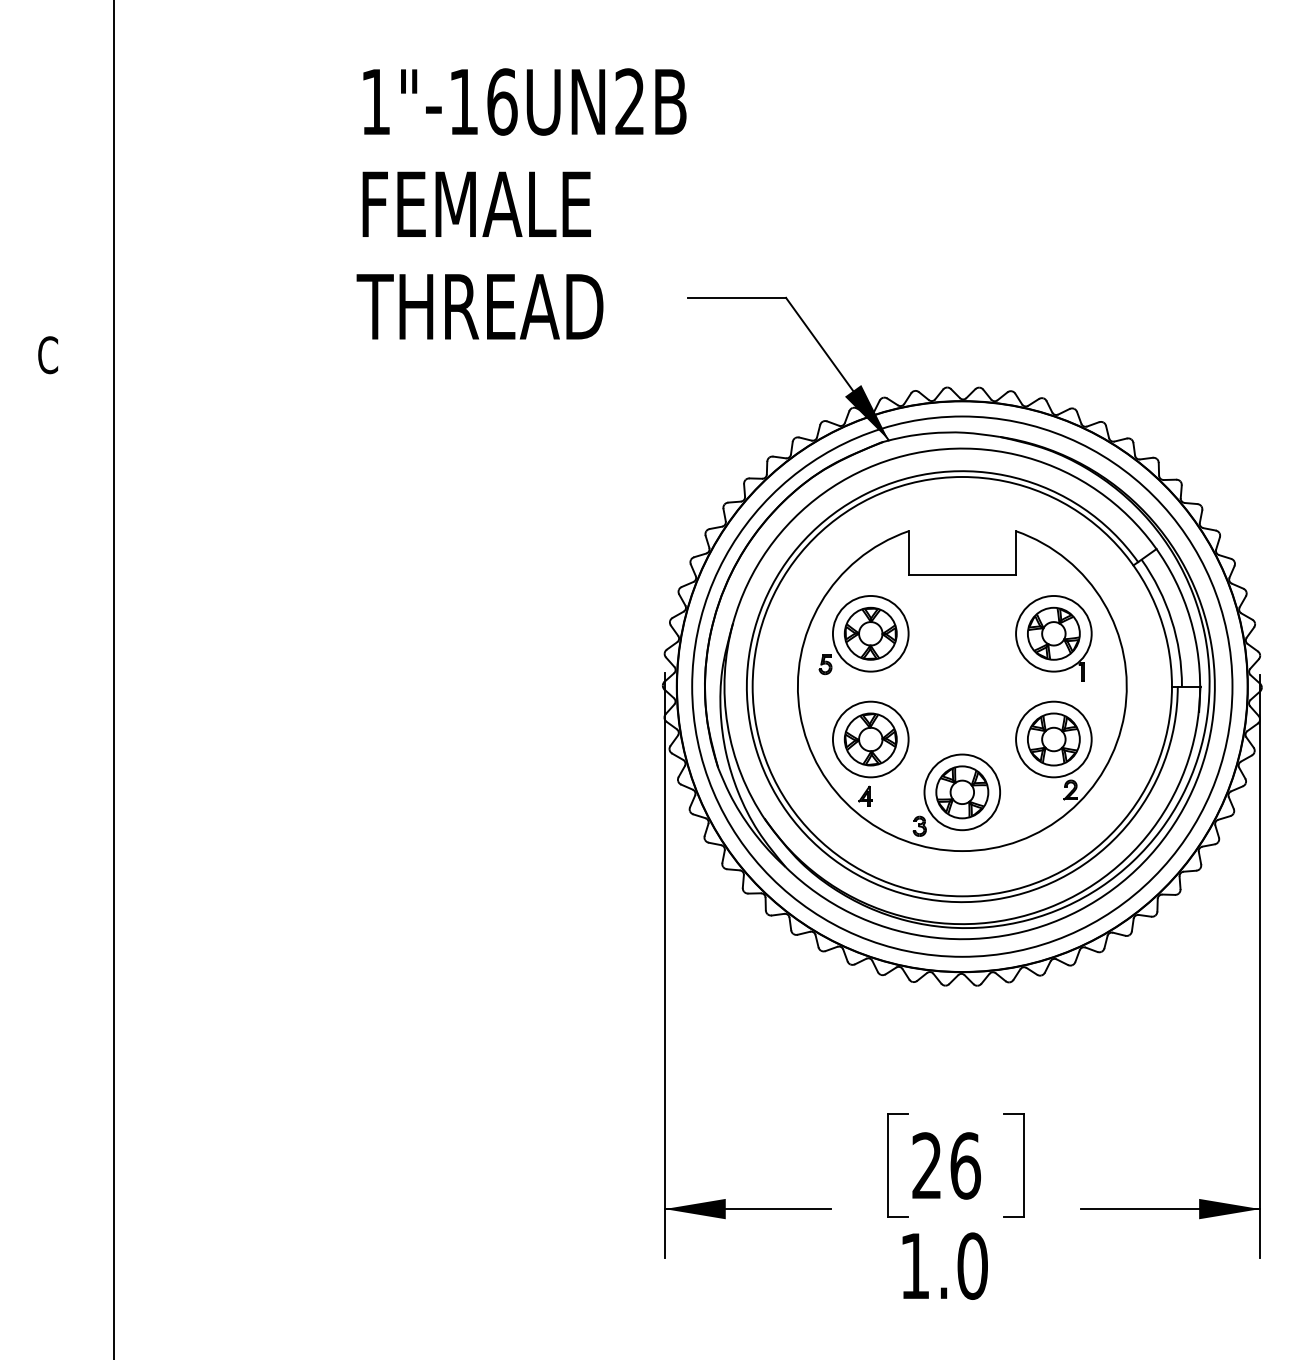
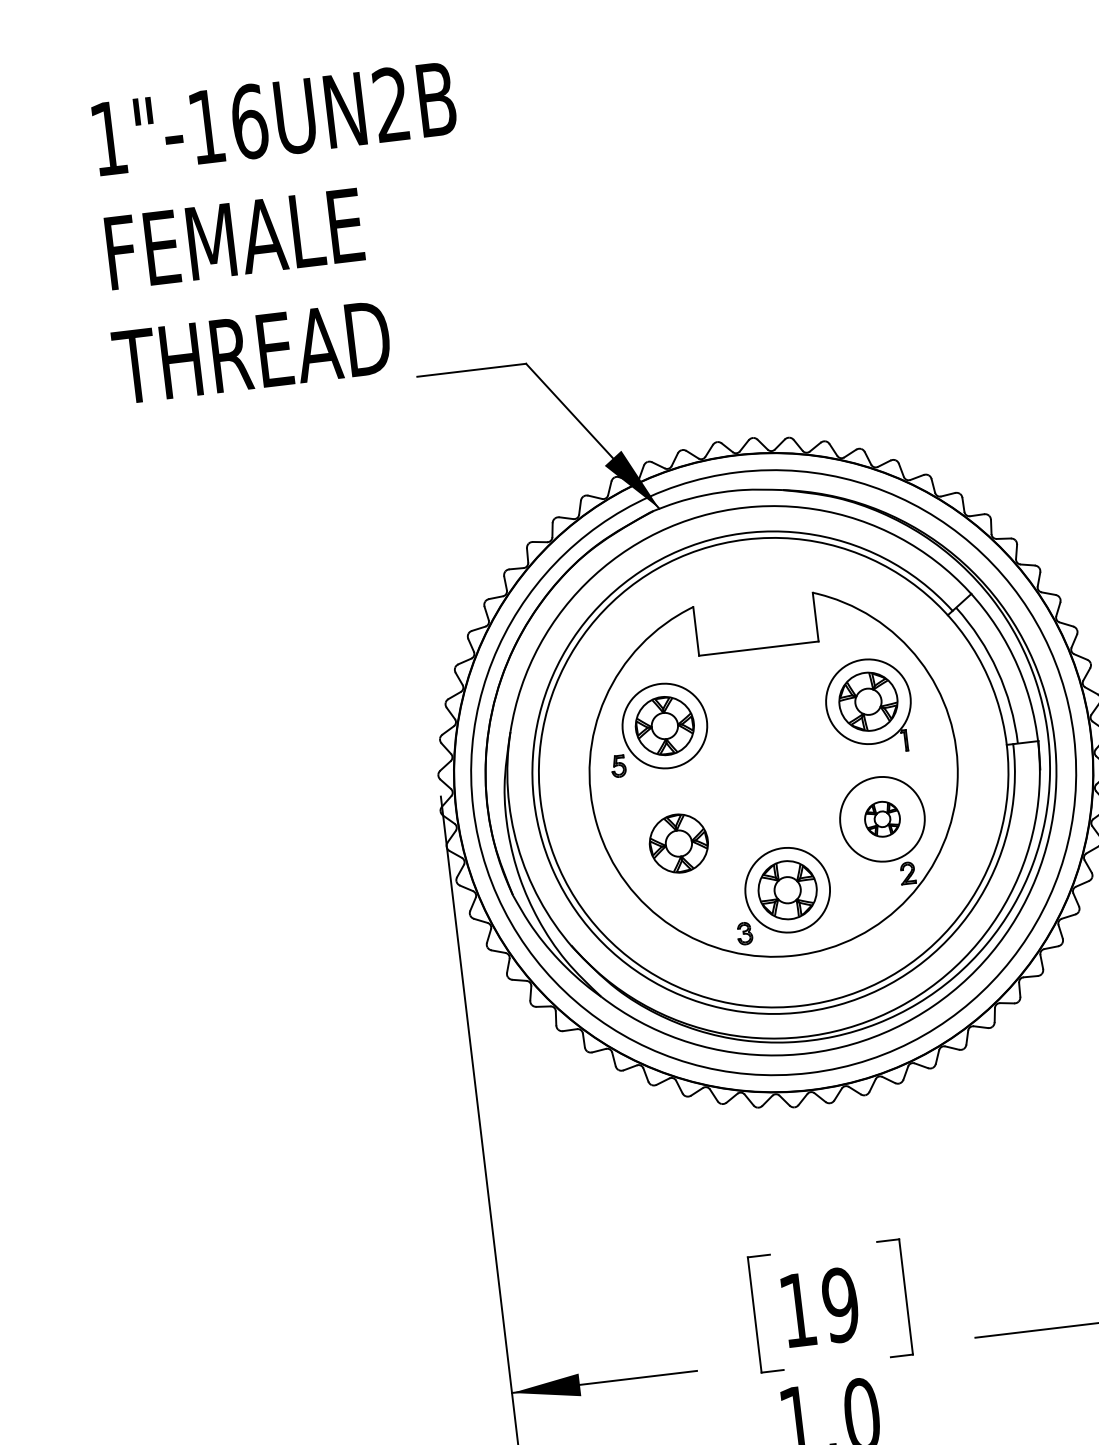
text: (521, 203) -> (284, 232), moved
part: (1053, 739) -> (882, 819), size x0.6
part: (870, 753) -> (680, 859), removed
text: (946, 1165) -> (819, 1307), 26 -> 19

